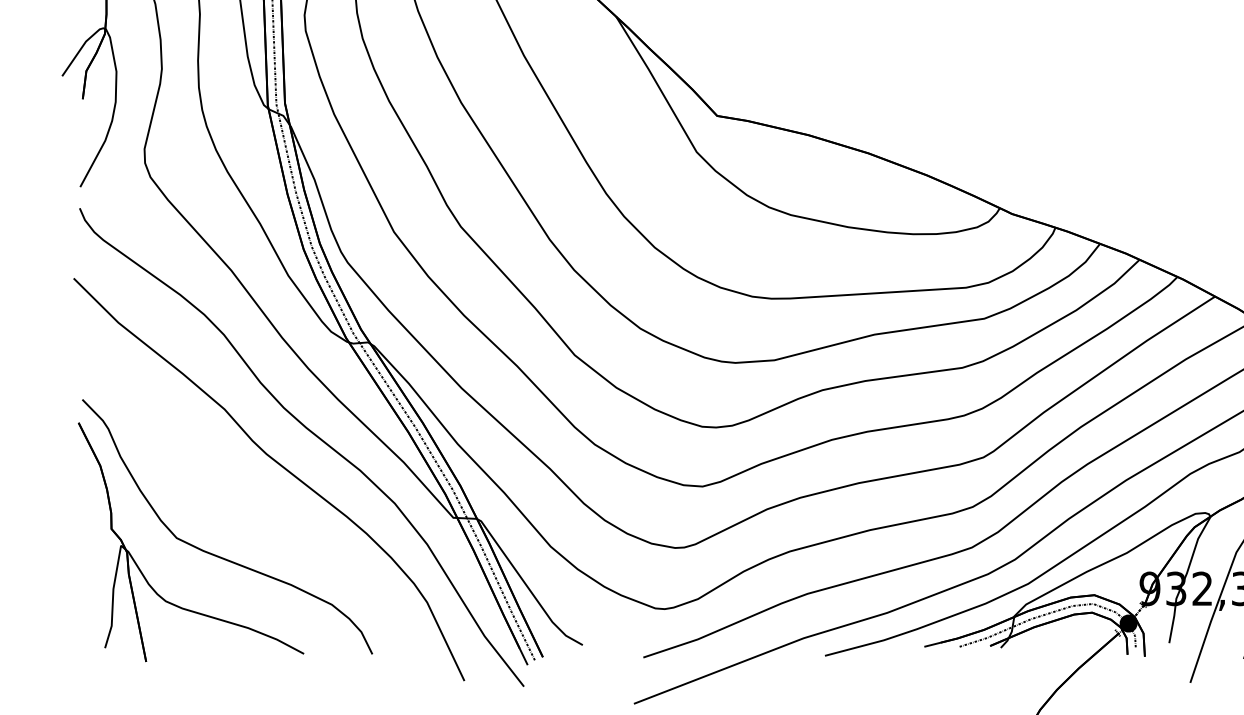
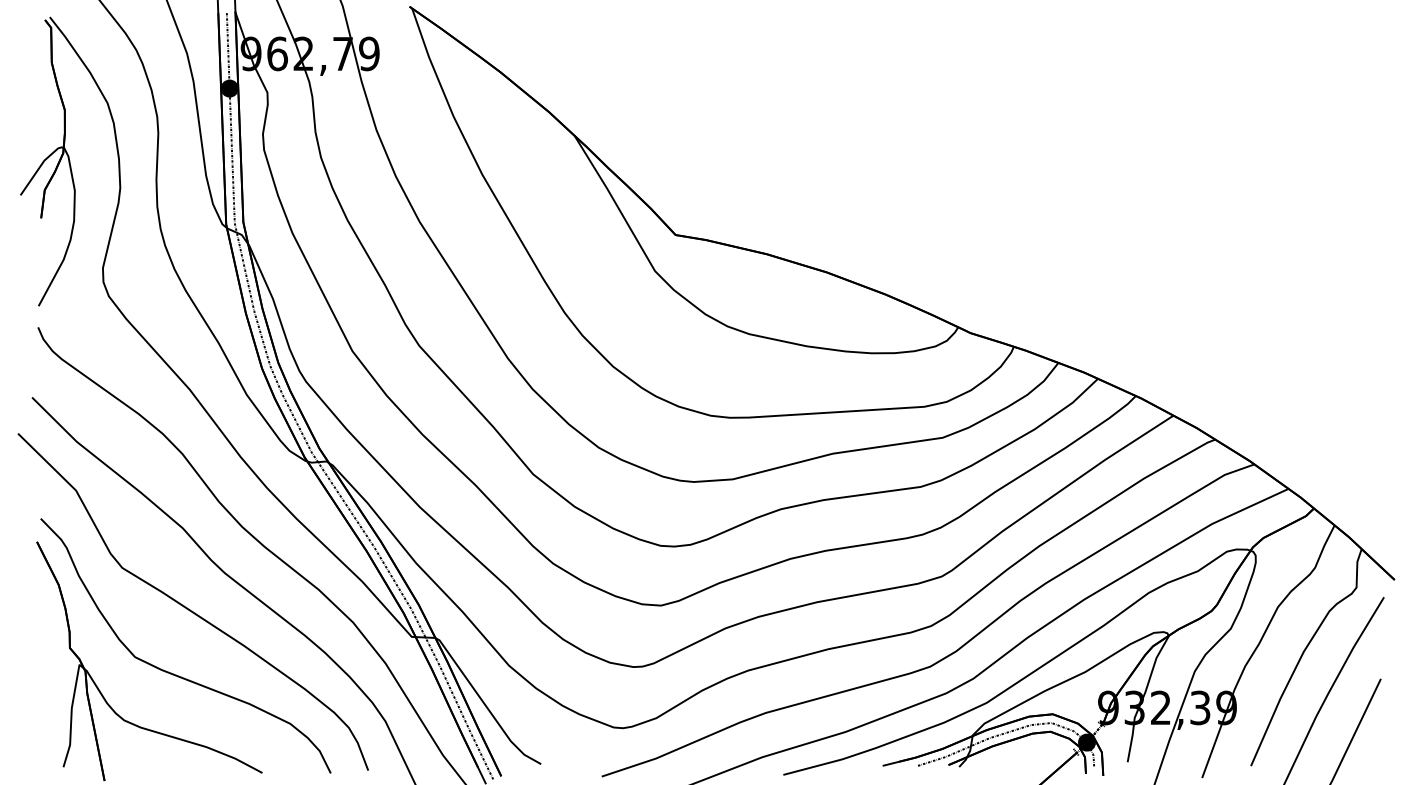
curve: (229, 488) -> (187, 607), added

